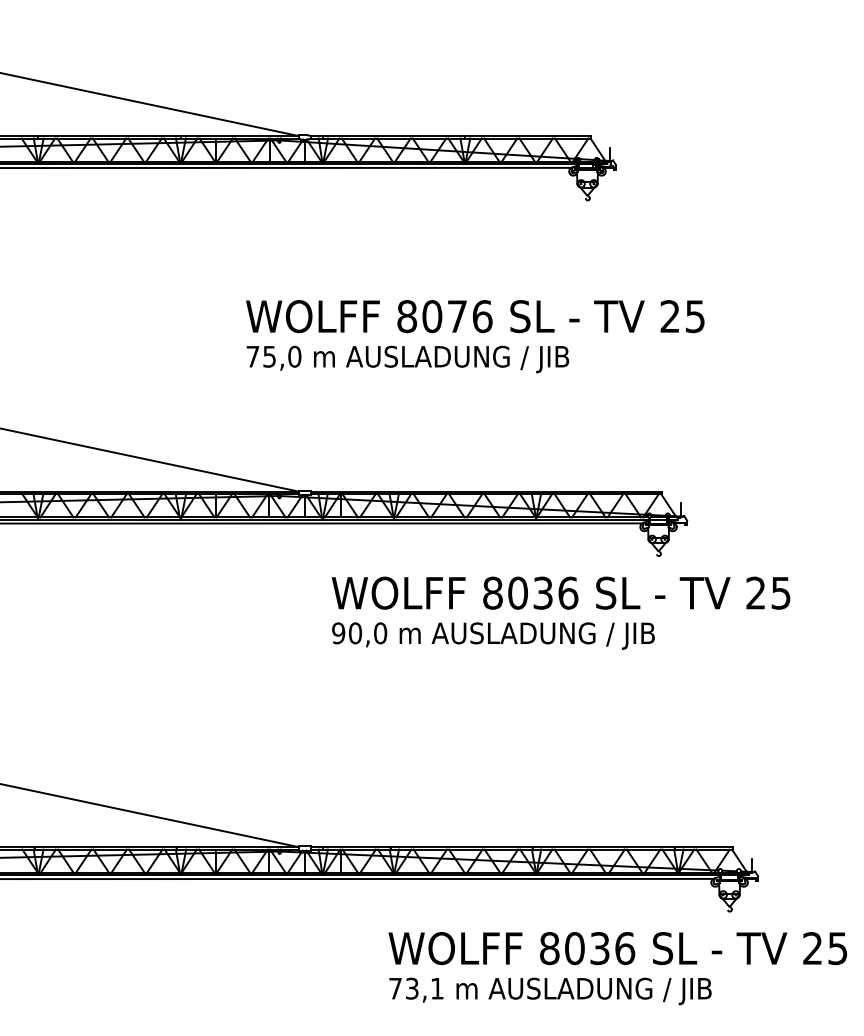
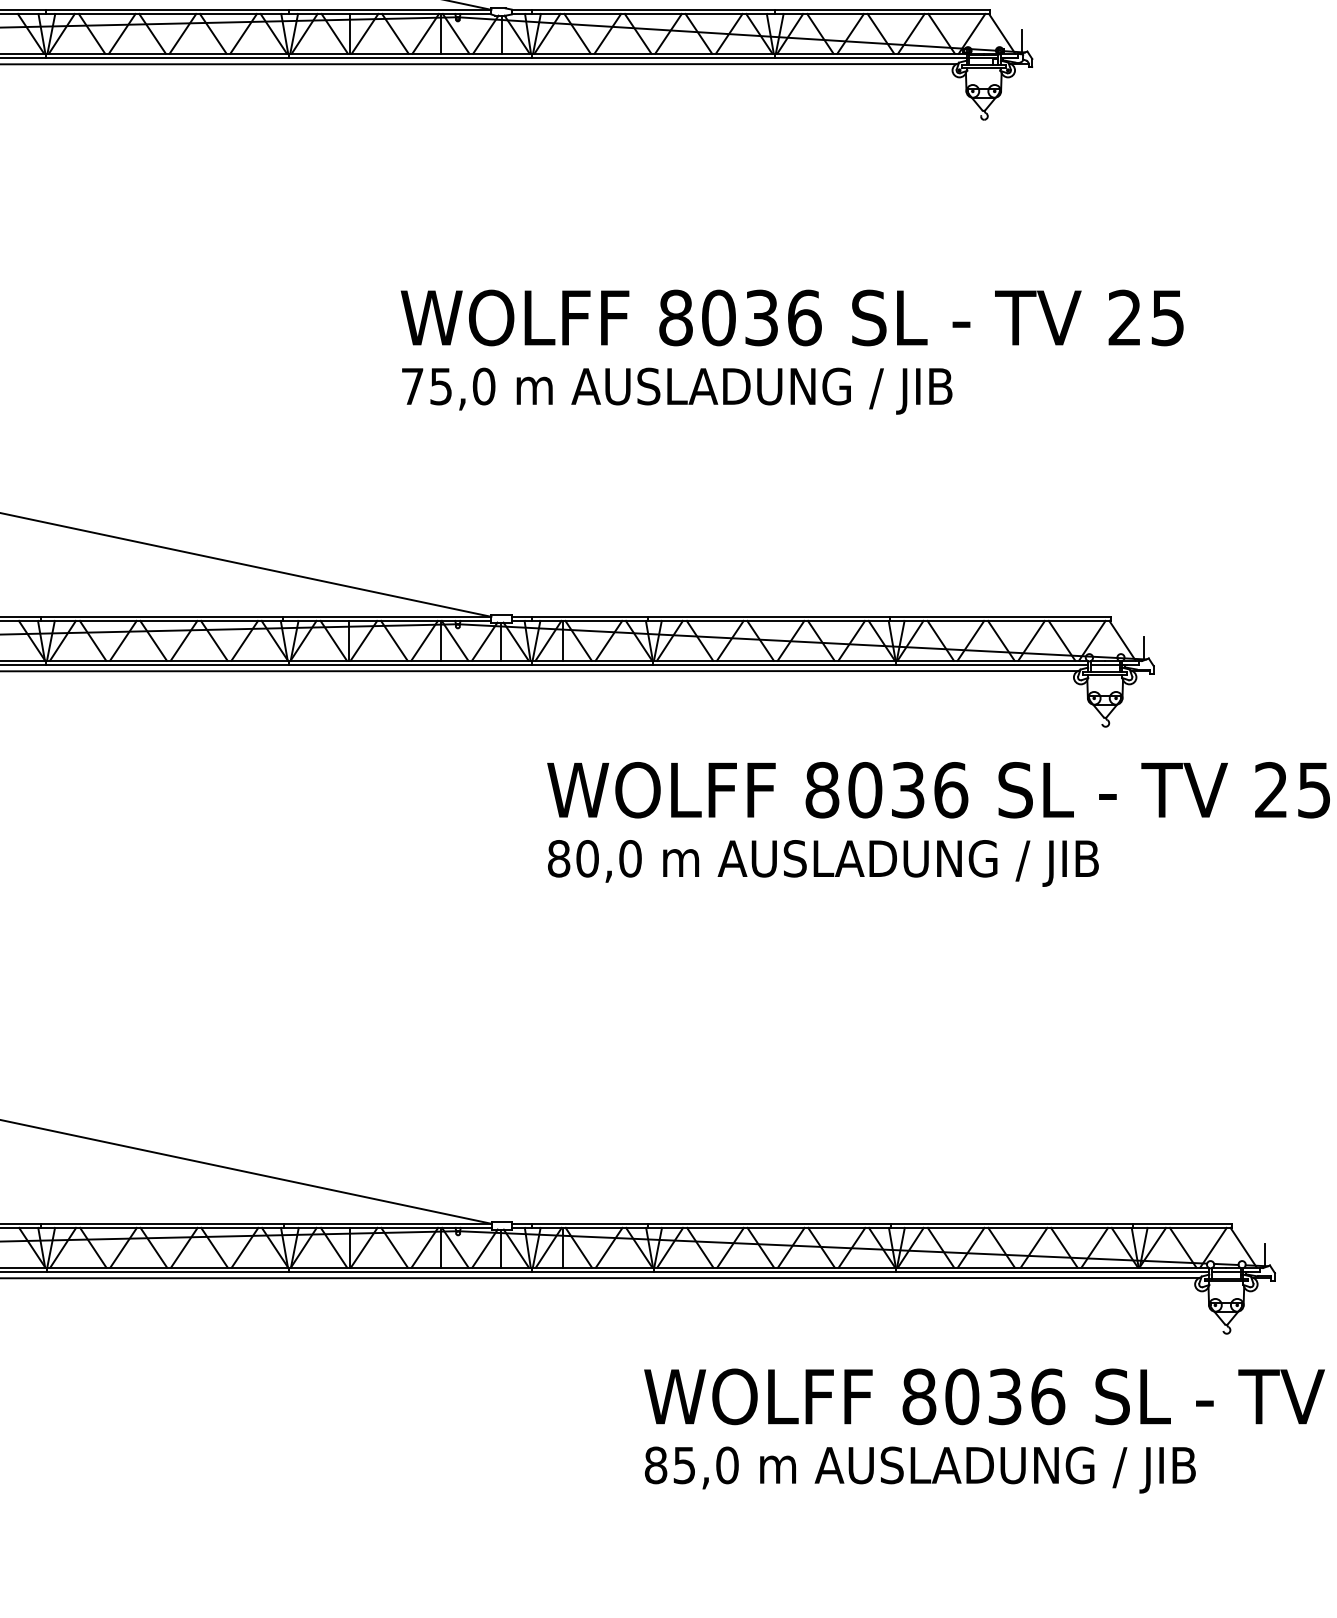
text: (457, 316) -> (761, 317), 8076 -> 8036
text: (338, 633) -> (558, 858), 90,0 -> 80,0
text: (416, 988) -> (691, 1465), 73,1 -> 85,0

